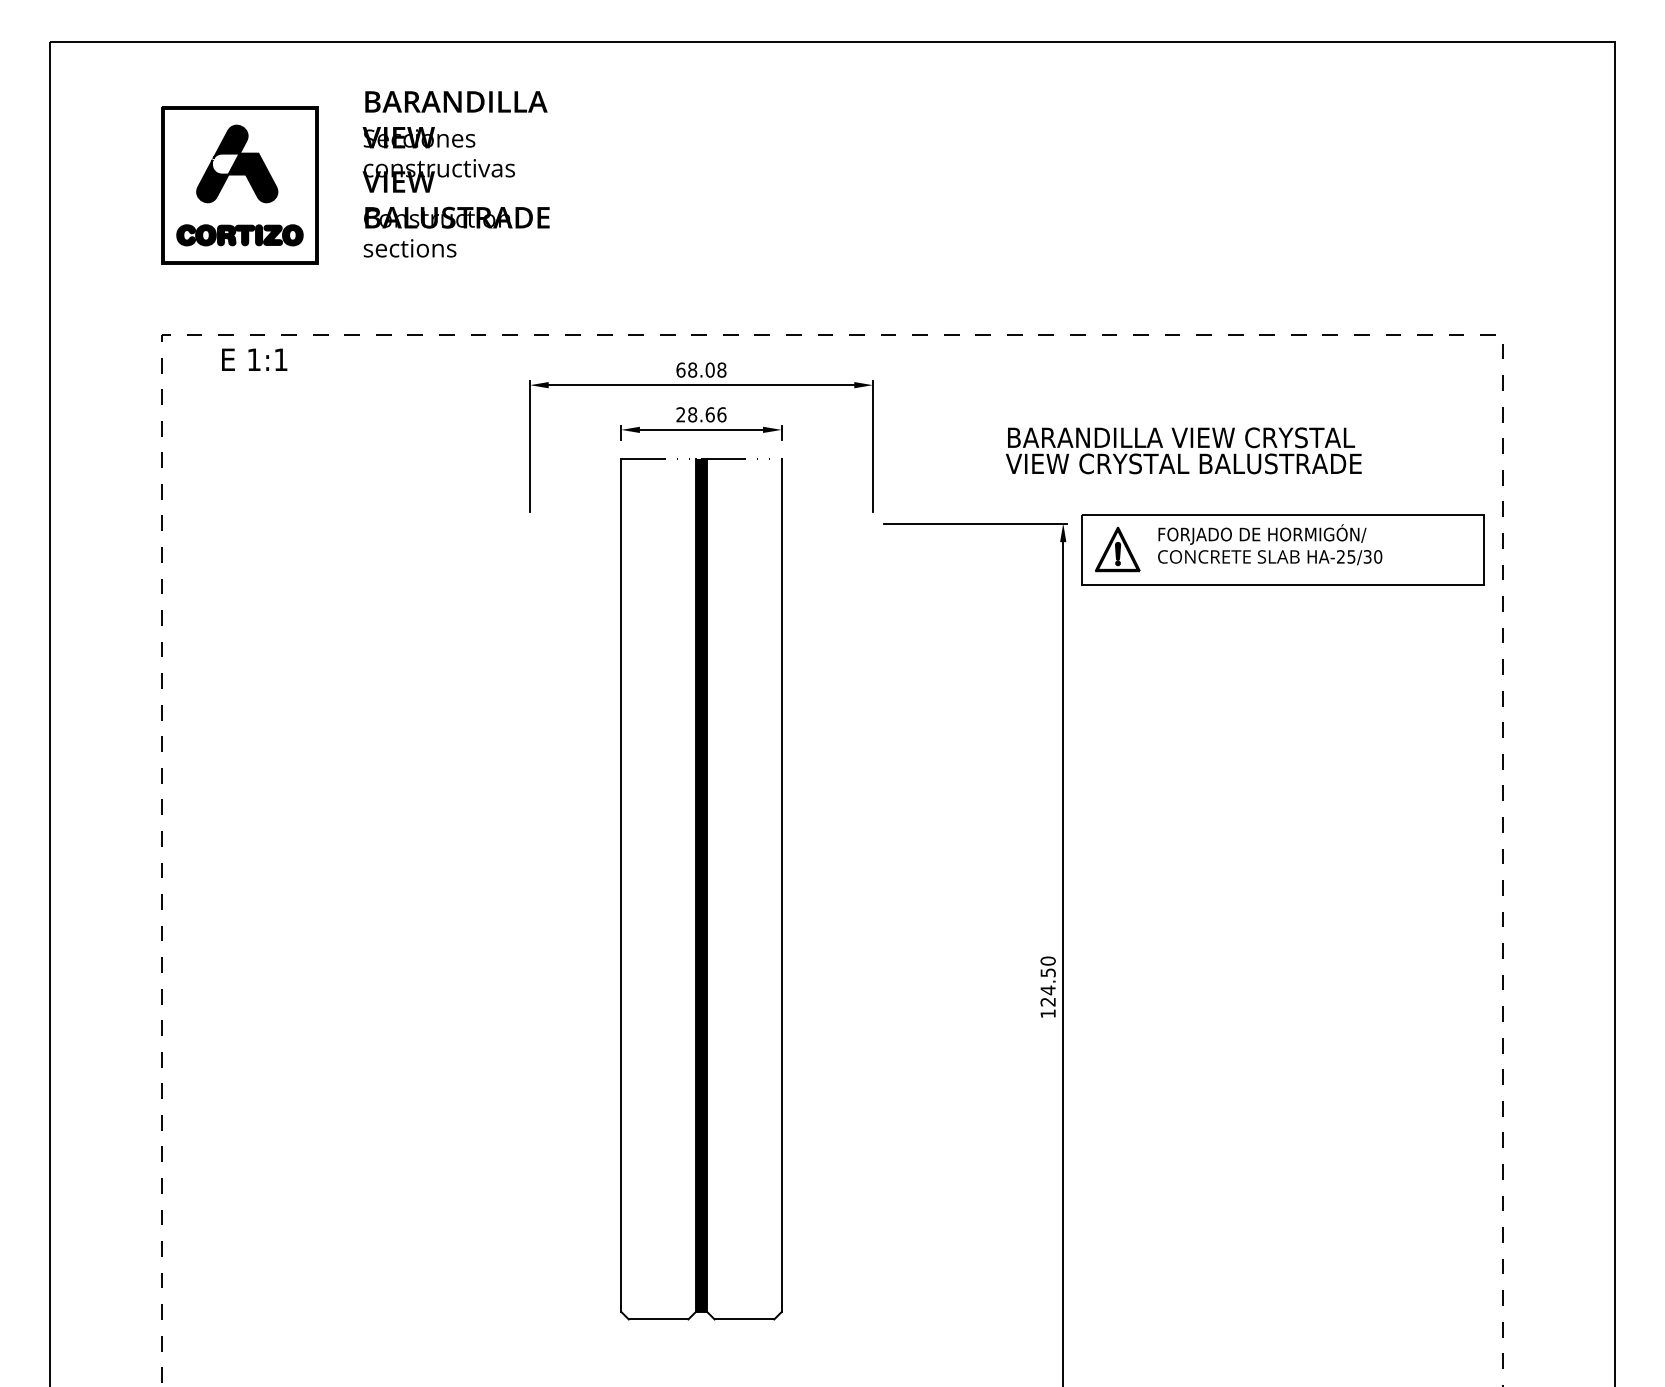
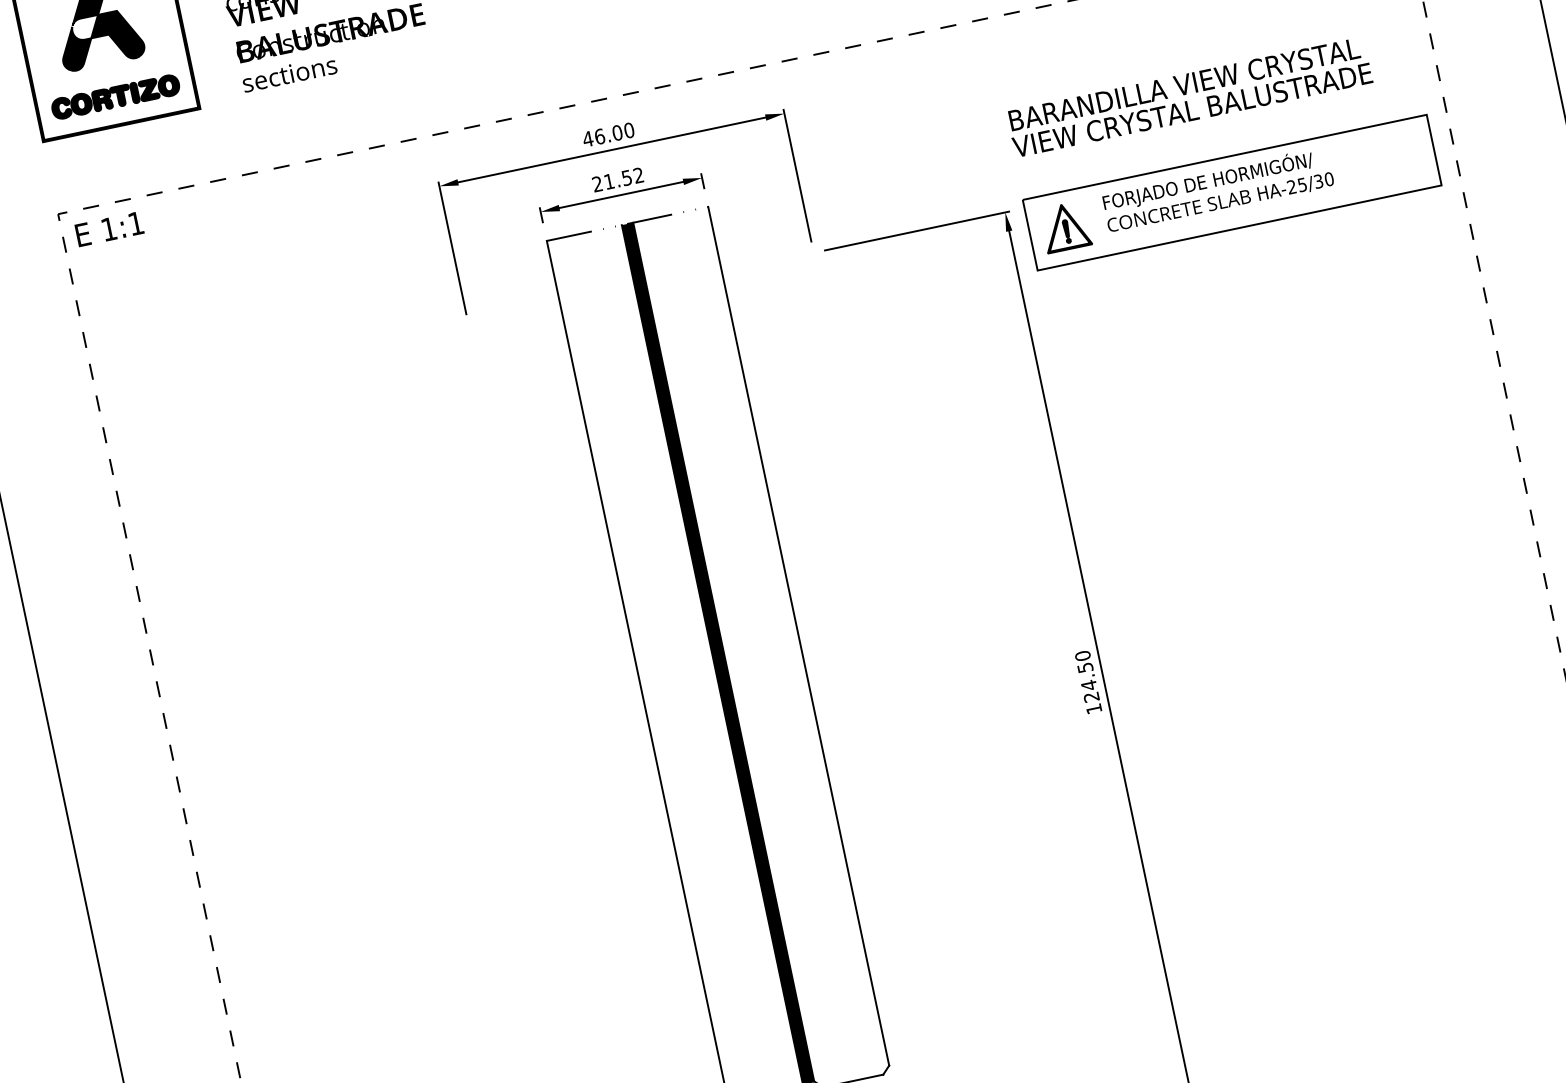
text: (254, 359) -> (109, 228), moved
text: (701, 369) -> (608, 134), 68.08 -> 46.00
text: (707, 414) -> (624, 178), 28.66 -> 21.52
text: (1183, 450) -> (1189, 96), moved

